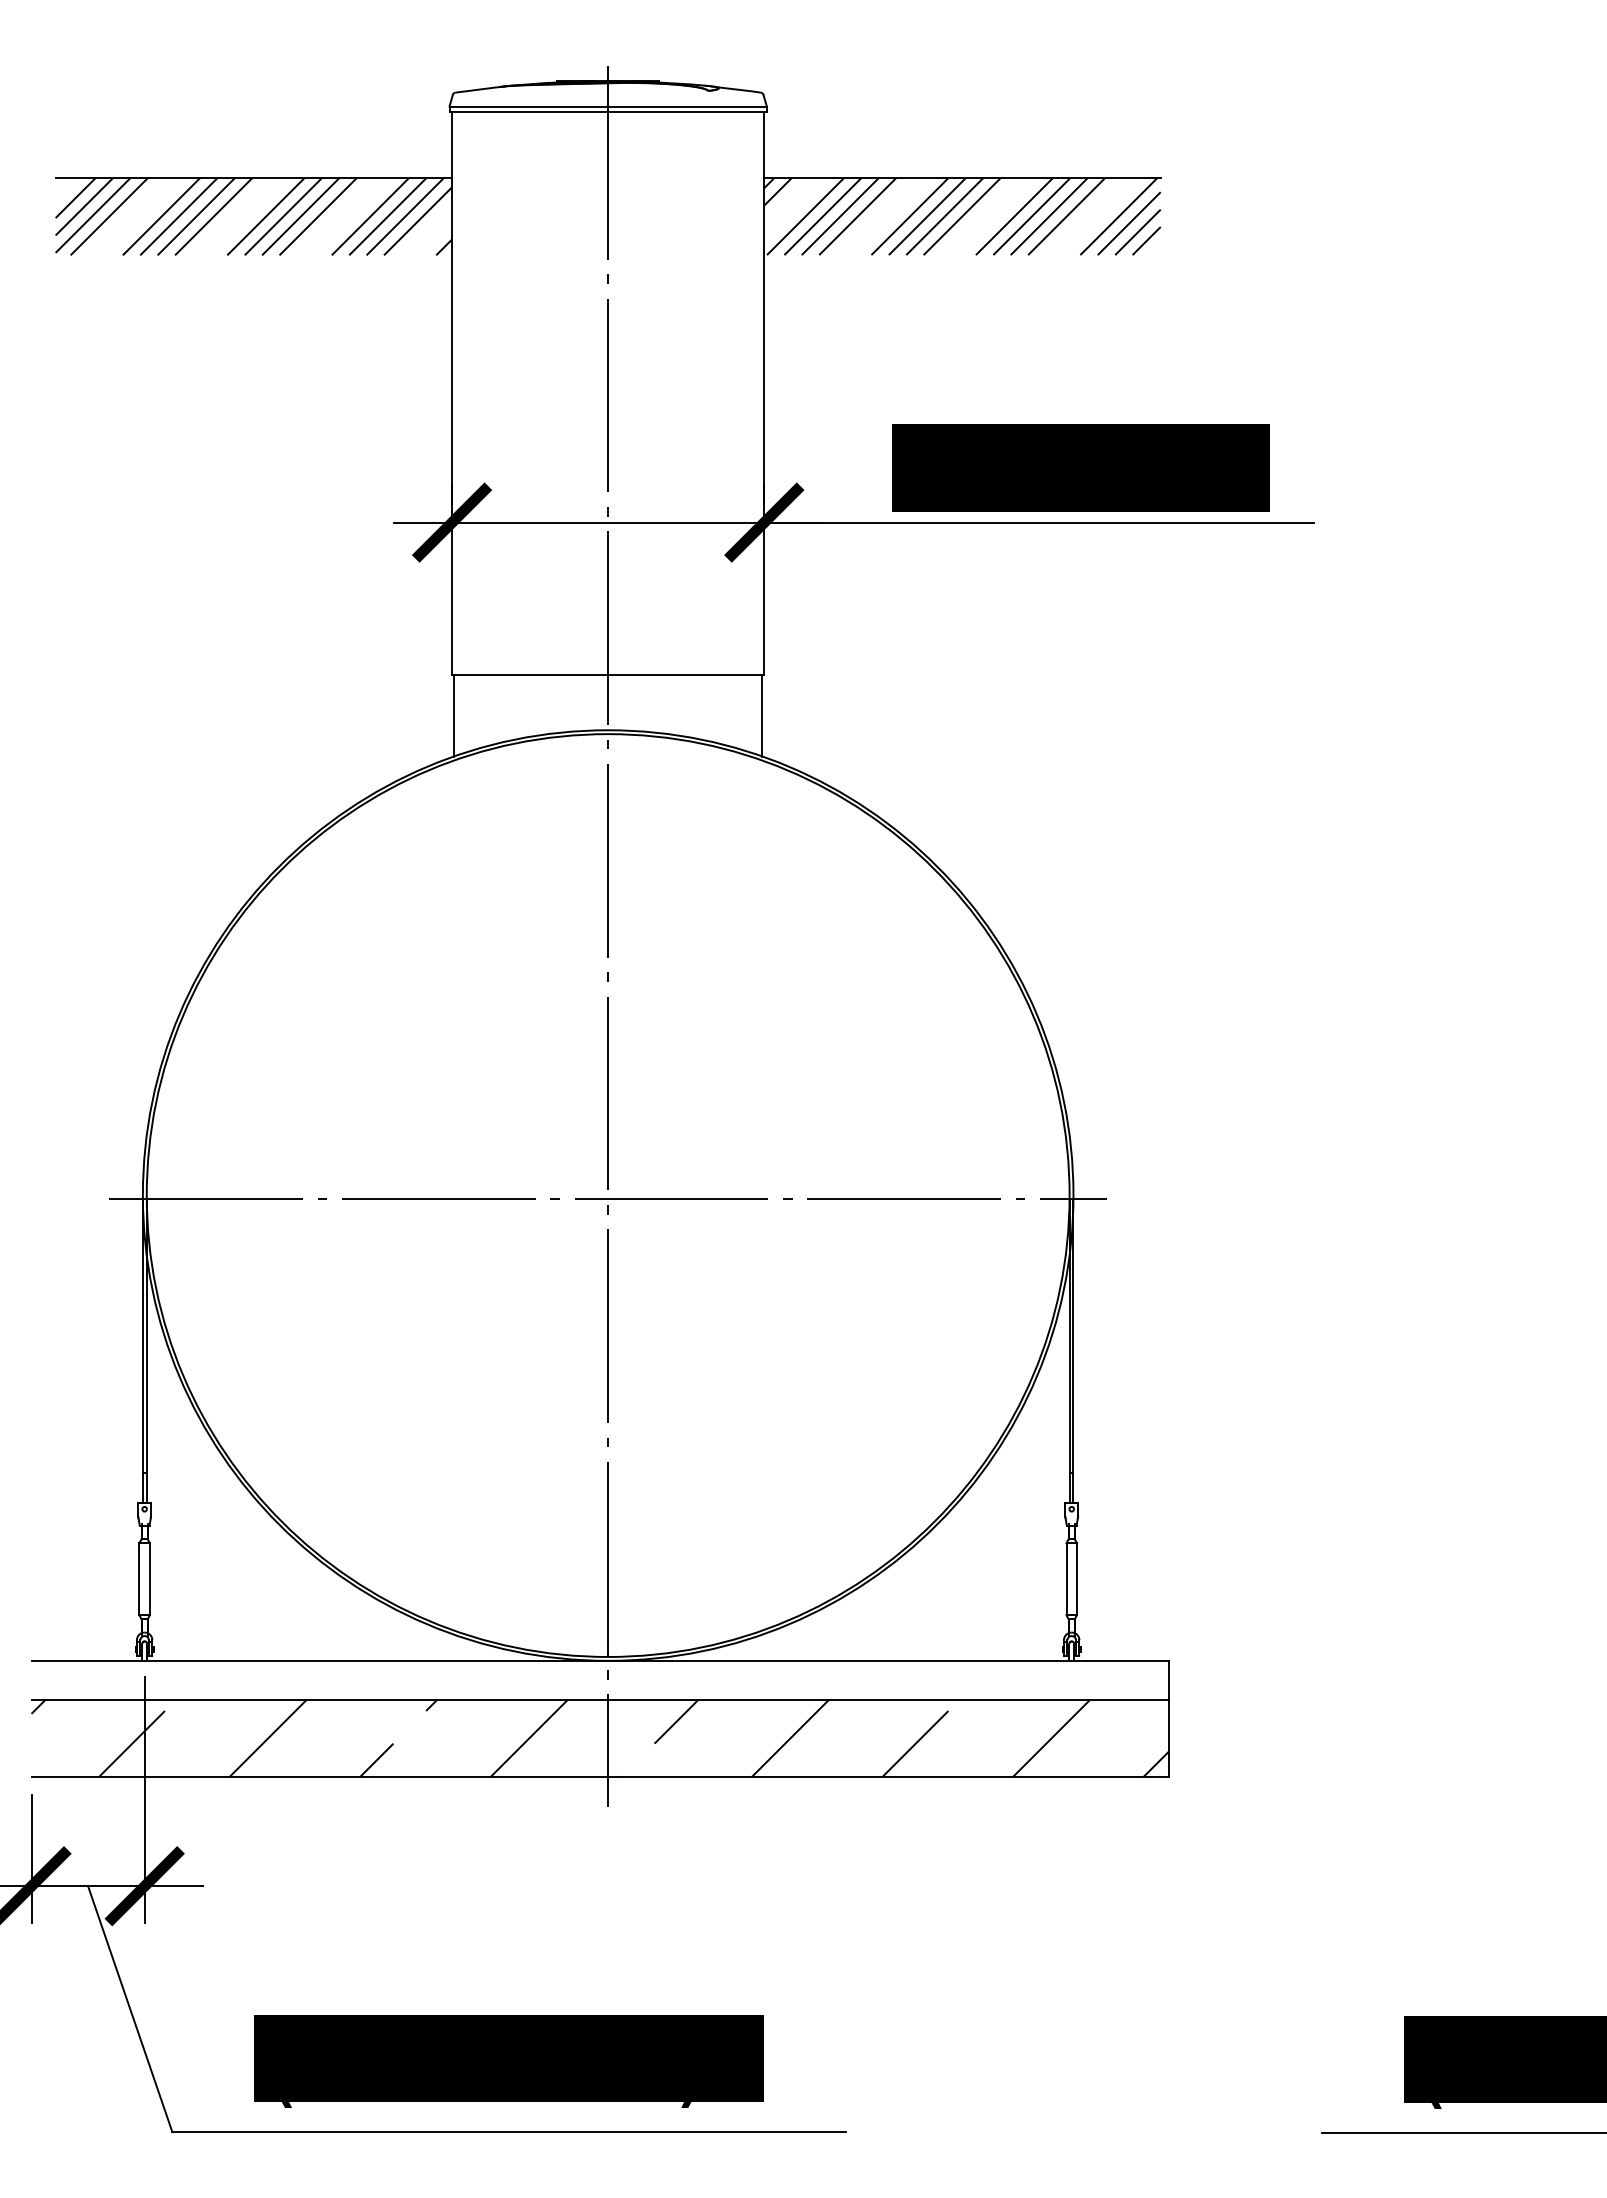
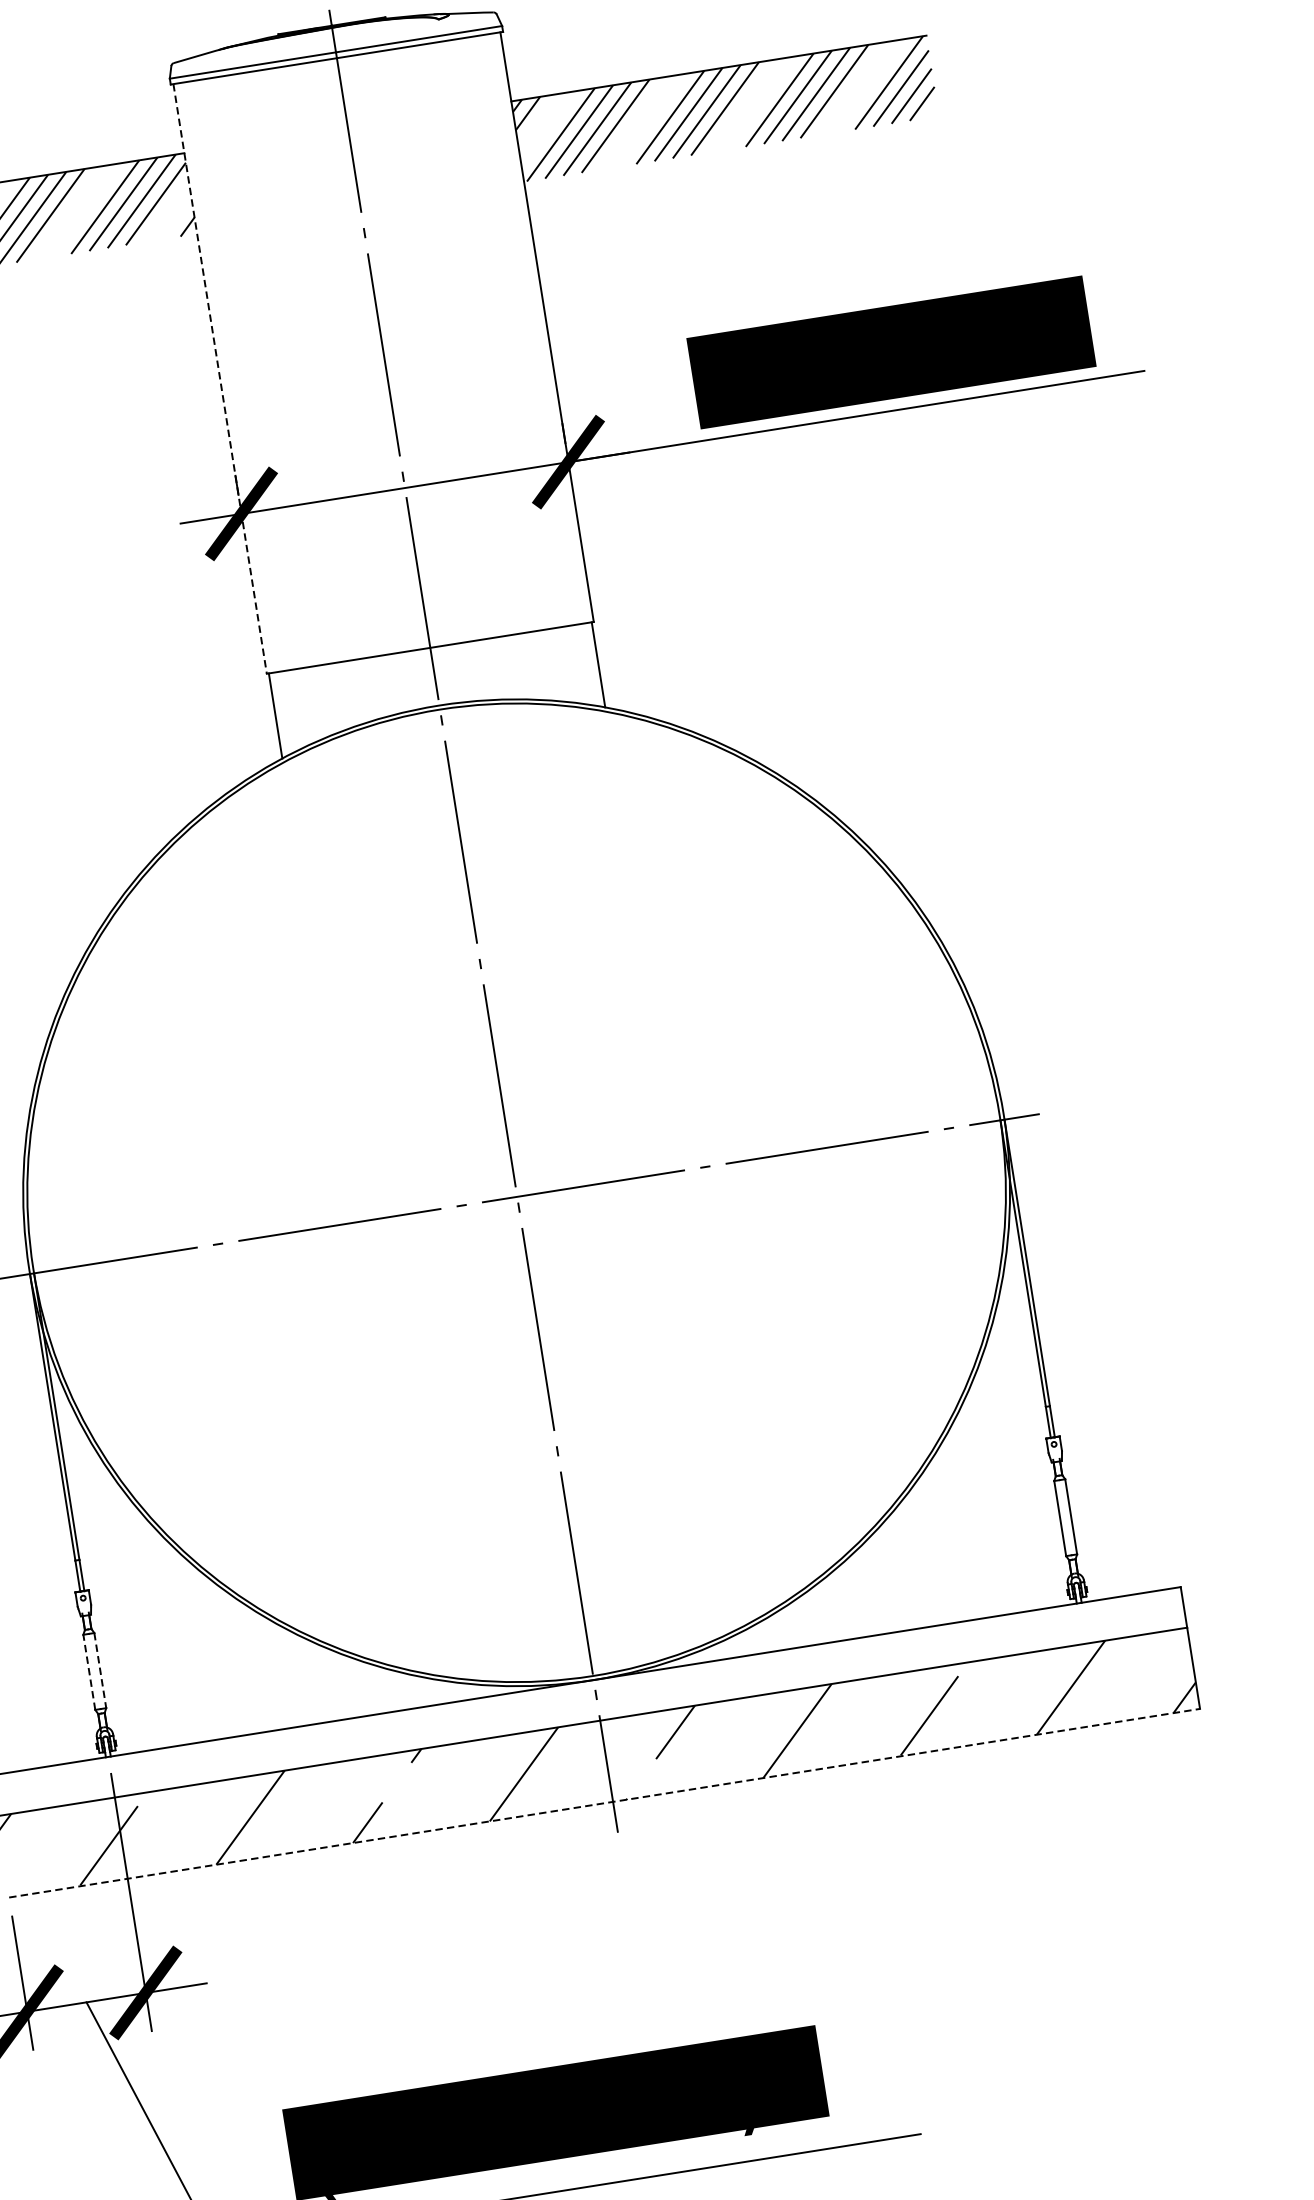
line: (452, 393) -> (220, 378), solid -> dashed
line: (139, 1579) -> (89, 1672), solid -> dashed
line: (149, 1579) -> (99, 1670), solid -> dashed
line: (600, 1777) -> (605, 1803), solid -> dashed

